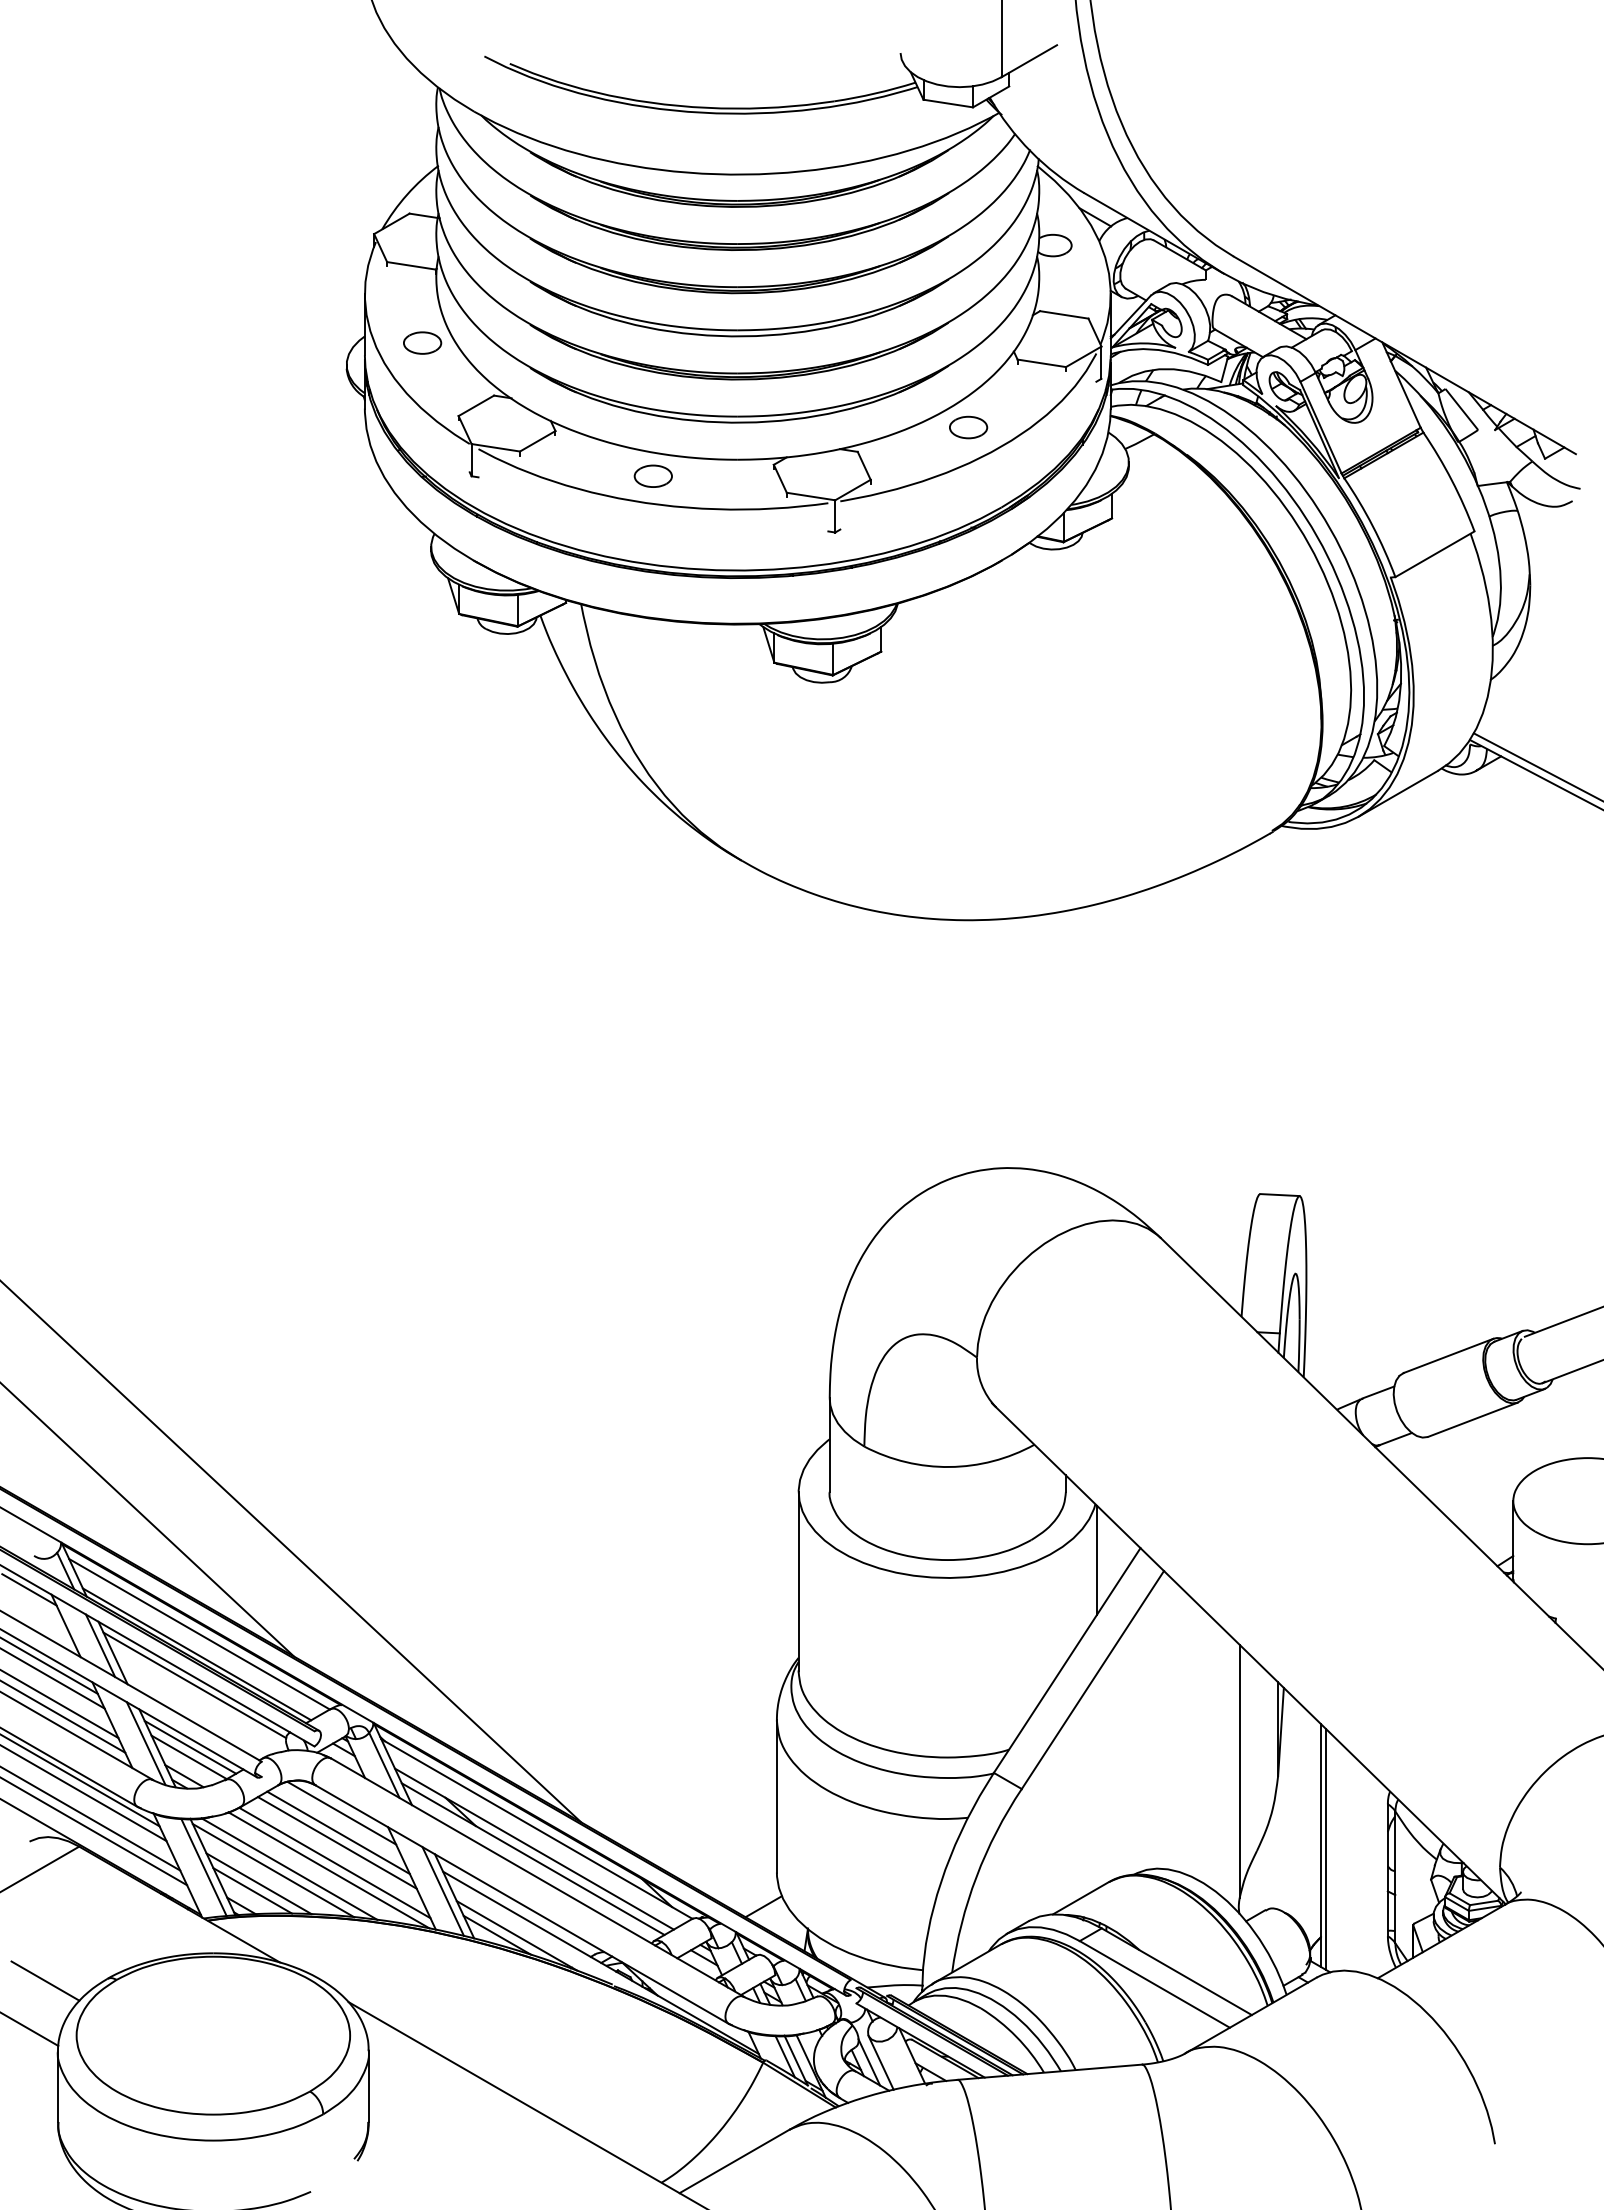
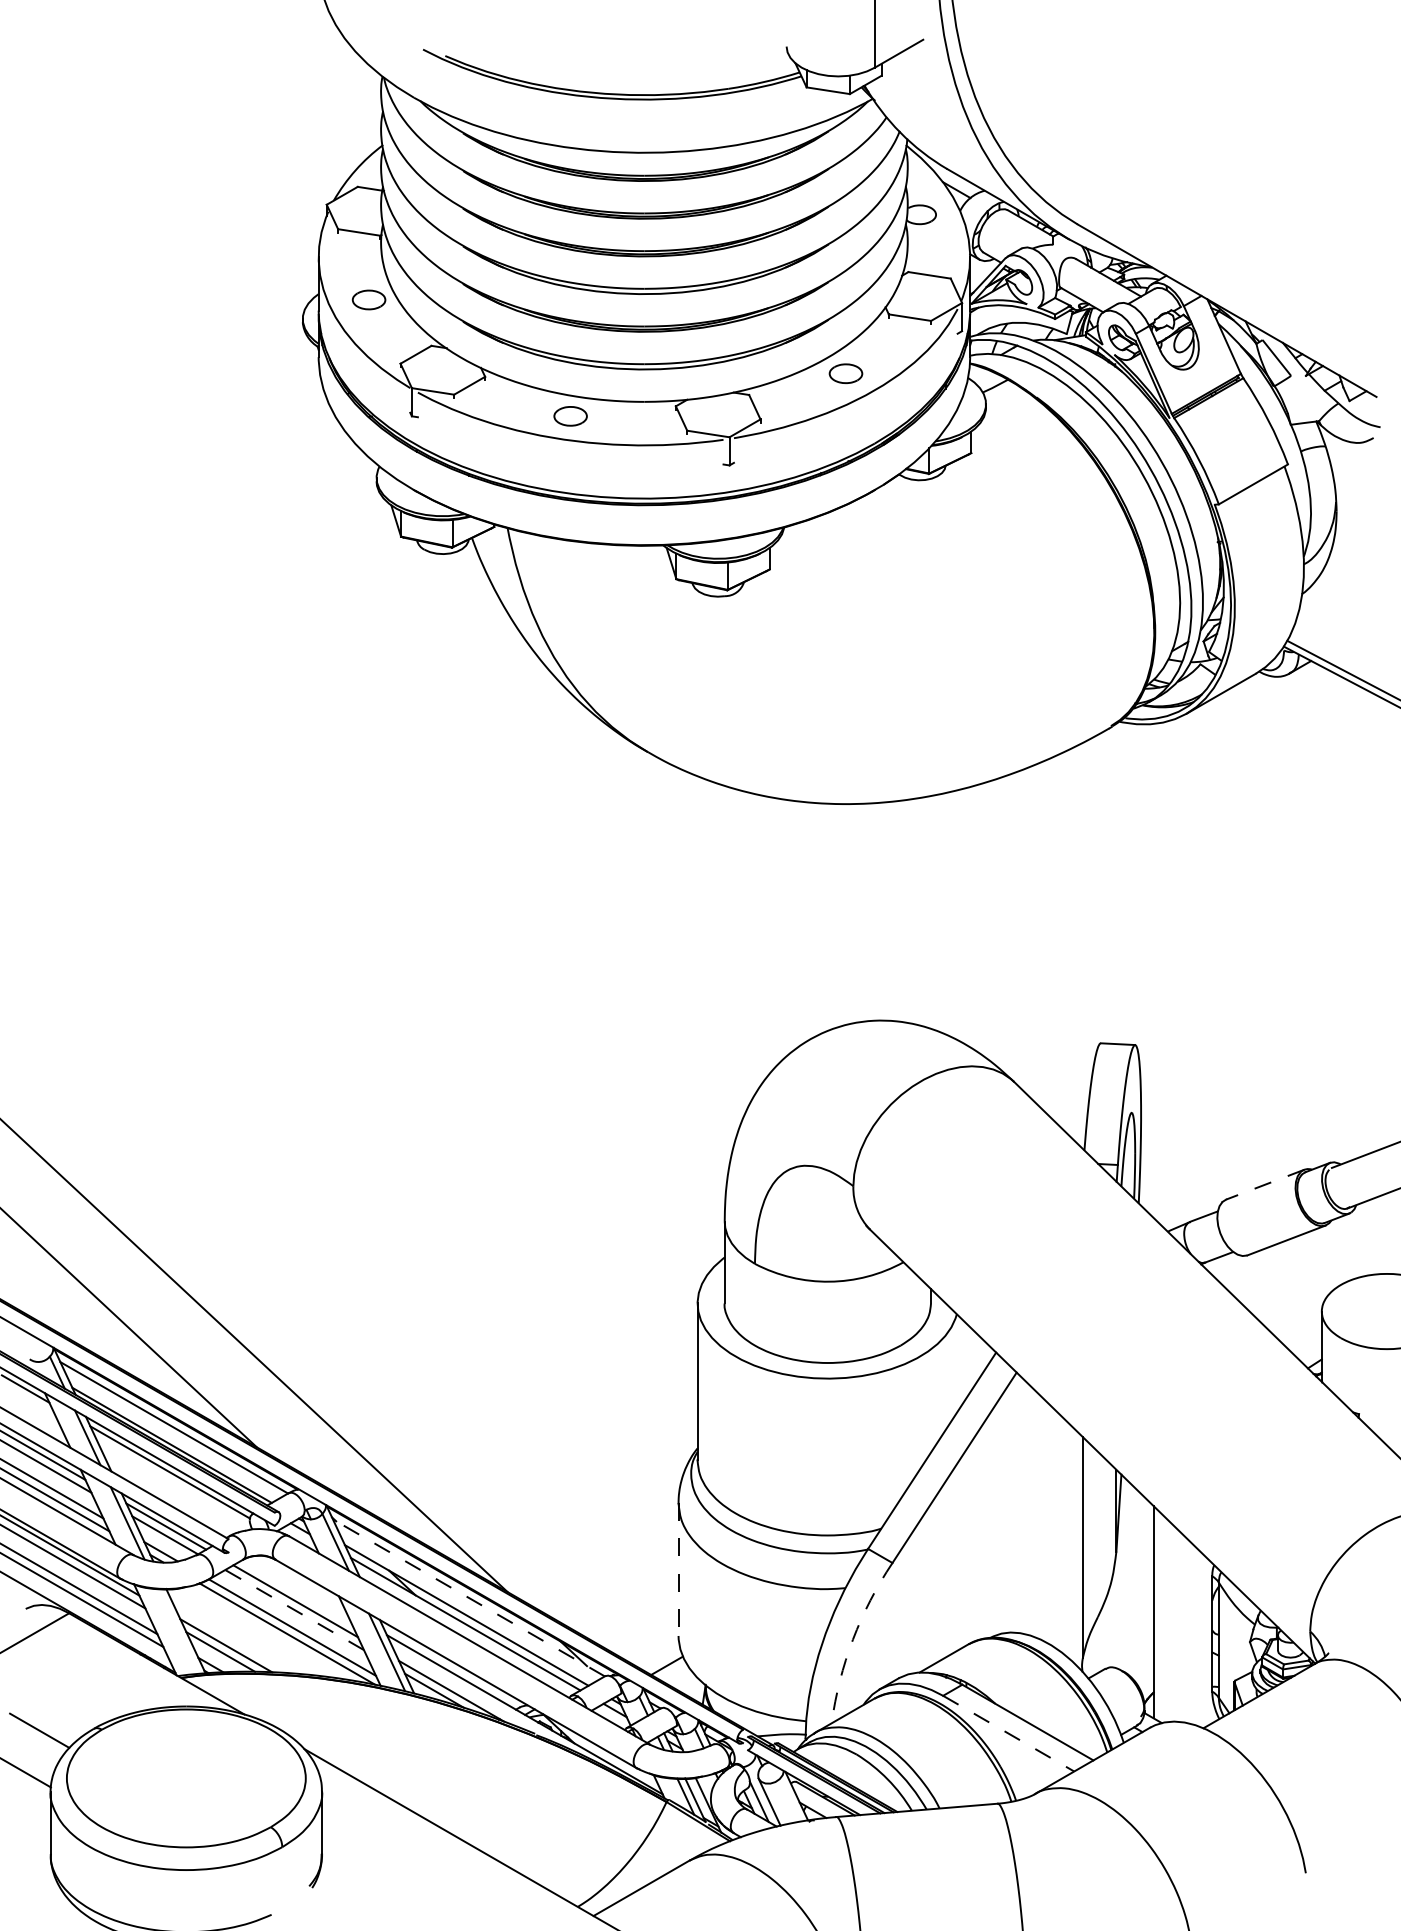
line: (1448, 1355) -> (1265, 1184), solid -> dashed
line: (1096, 1559) -> (957, 1362), removed
line: (776, 1796) -> (678, 1569), solid -> dashed
line: (341, 1812) -> (298, 1583), removed
line: (536, 1829) -> (468, 1598), solid -> dashed
line: (337, 1842) -> (294, 1609), solid -> dashed
line: (1326, 1849) -> (1158, 1615), removed
line: (203, 1867) -> (177, 1631), removed
line: (289, 1868) -> (252, 1632), removed
line: (273, 1870) -> (238, 1634), removed
arc: (976, 1876) -> (852, 1639), solid -> dashed
line: (1154, 1984) -> (1008, 1733), solid -> dashed

